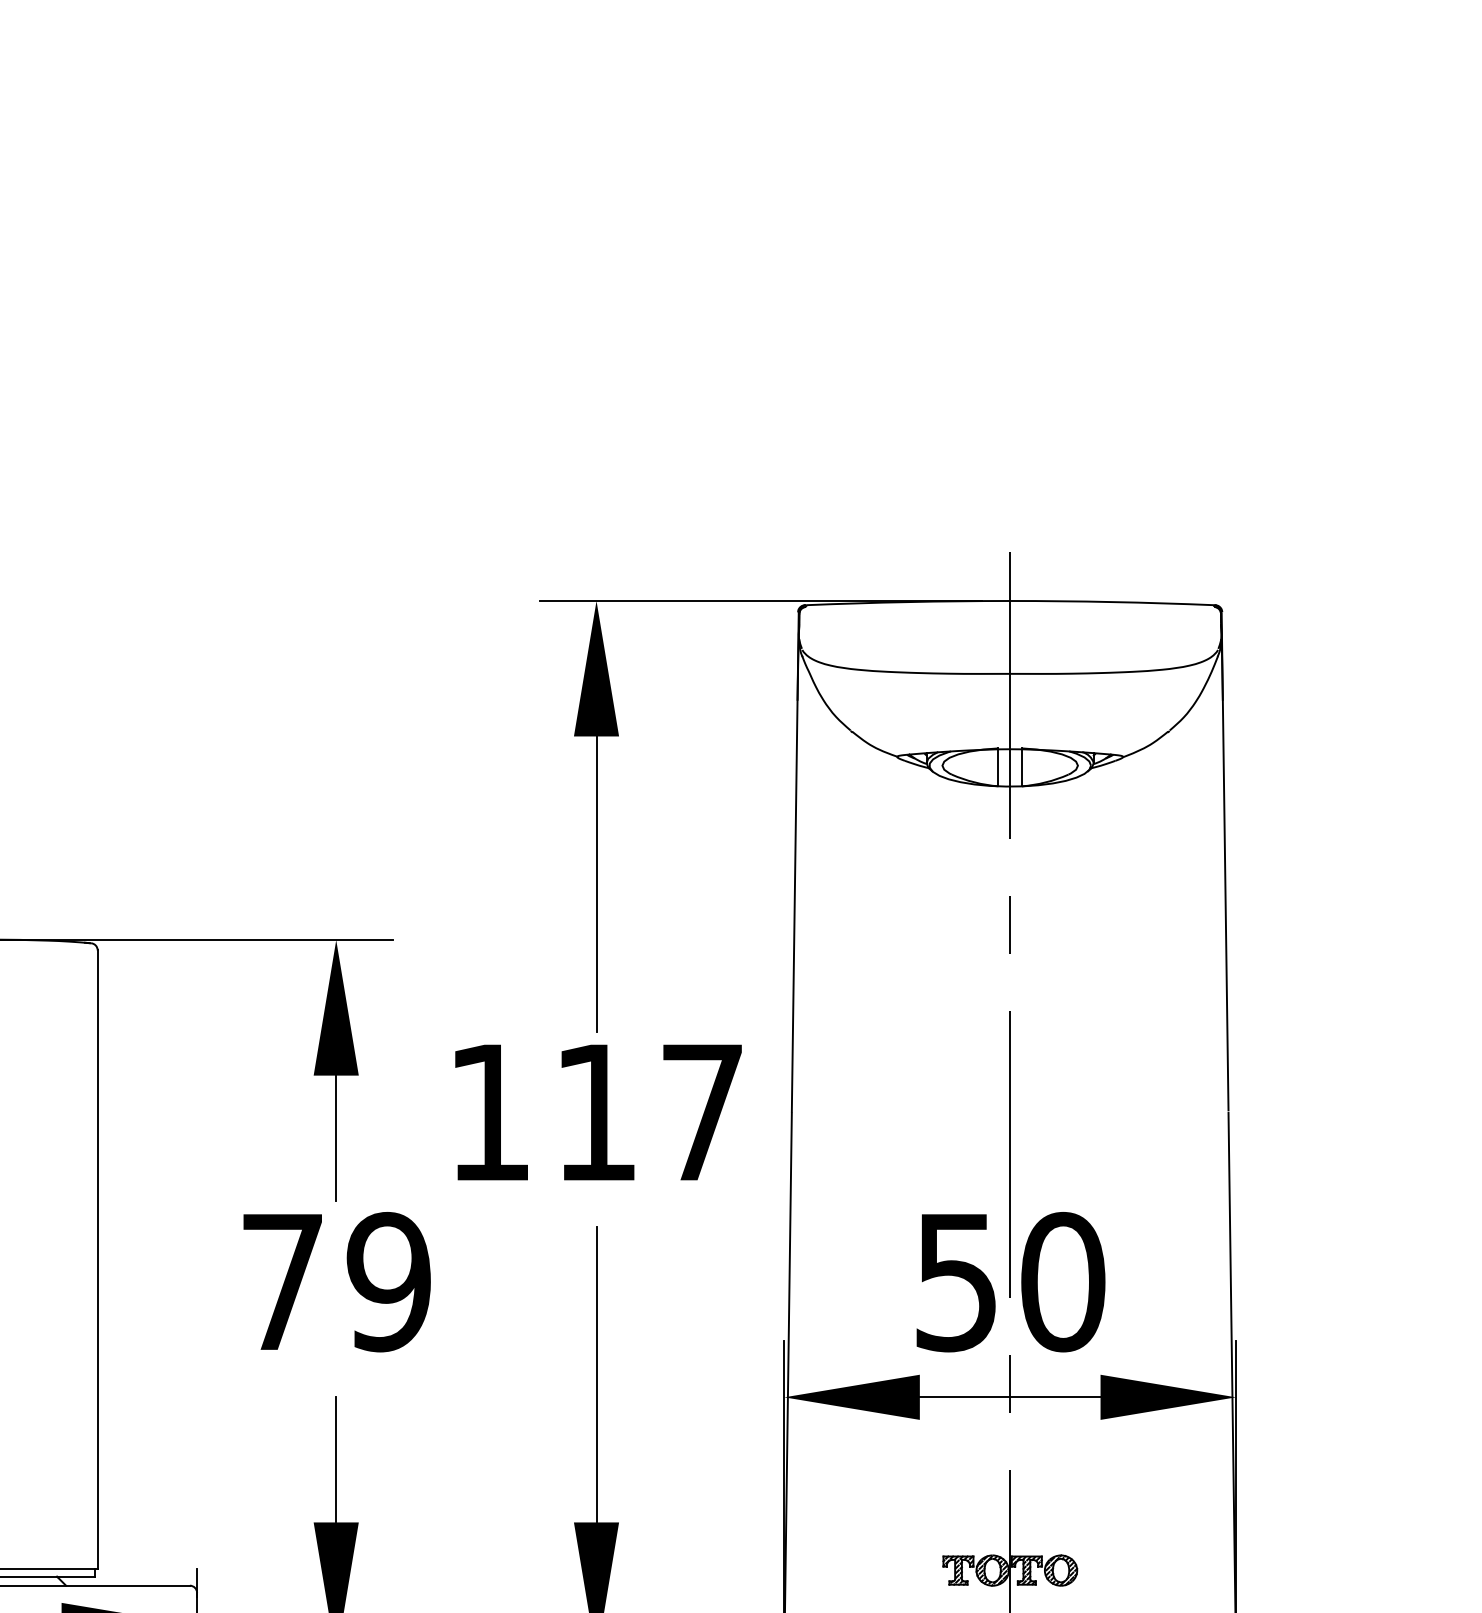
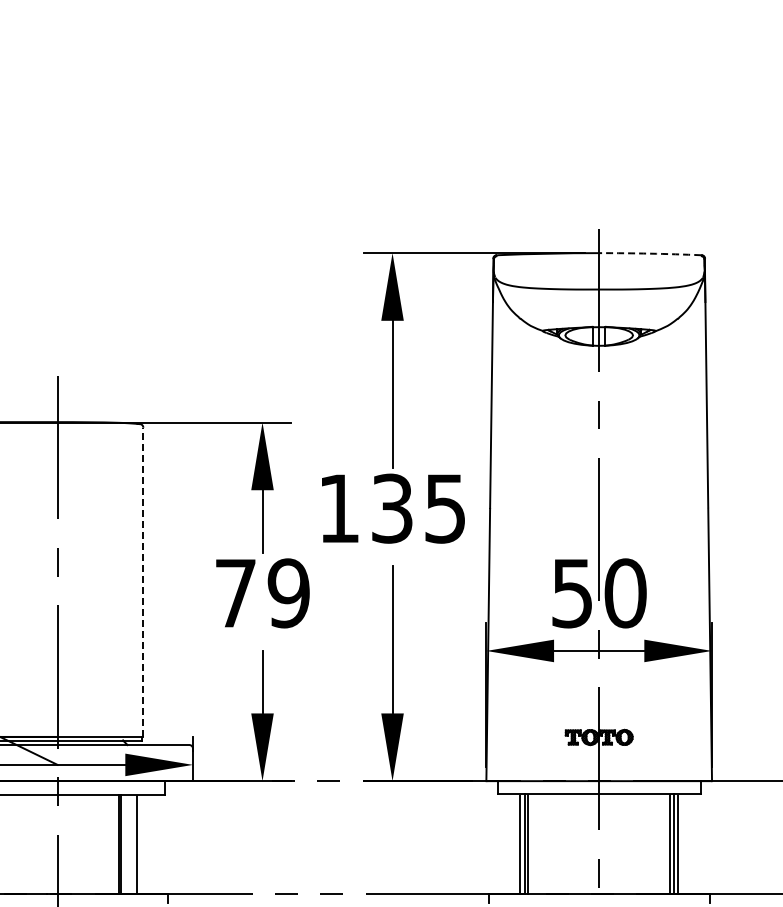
arc: (1112, 601) -> (650, 253), solid -> dashed
text: (648, 1112) -> (418, 508), 117 -> 135
line: (97, 1260) -> (143, 582), solid -> dashed

